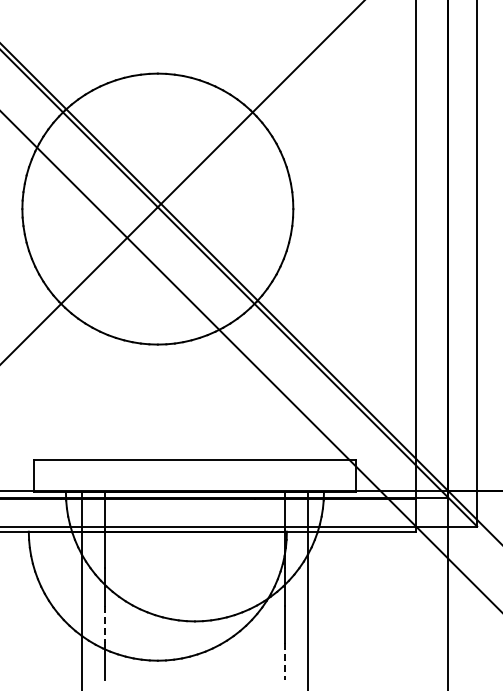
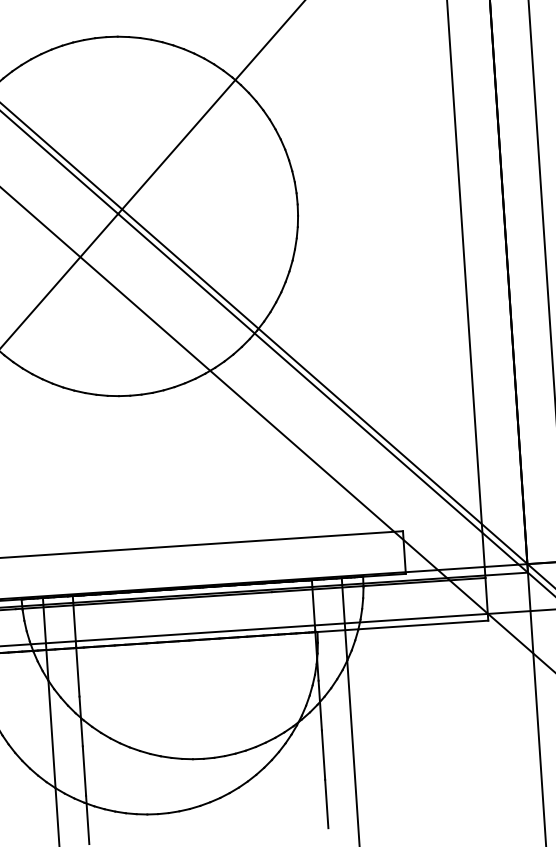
line: (104, 624) -> (84, 770), dashed -> solid
line: (285, 662) -> (327, 805), dashed -> solid

